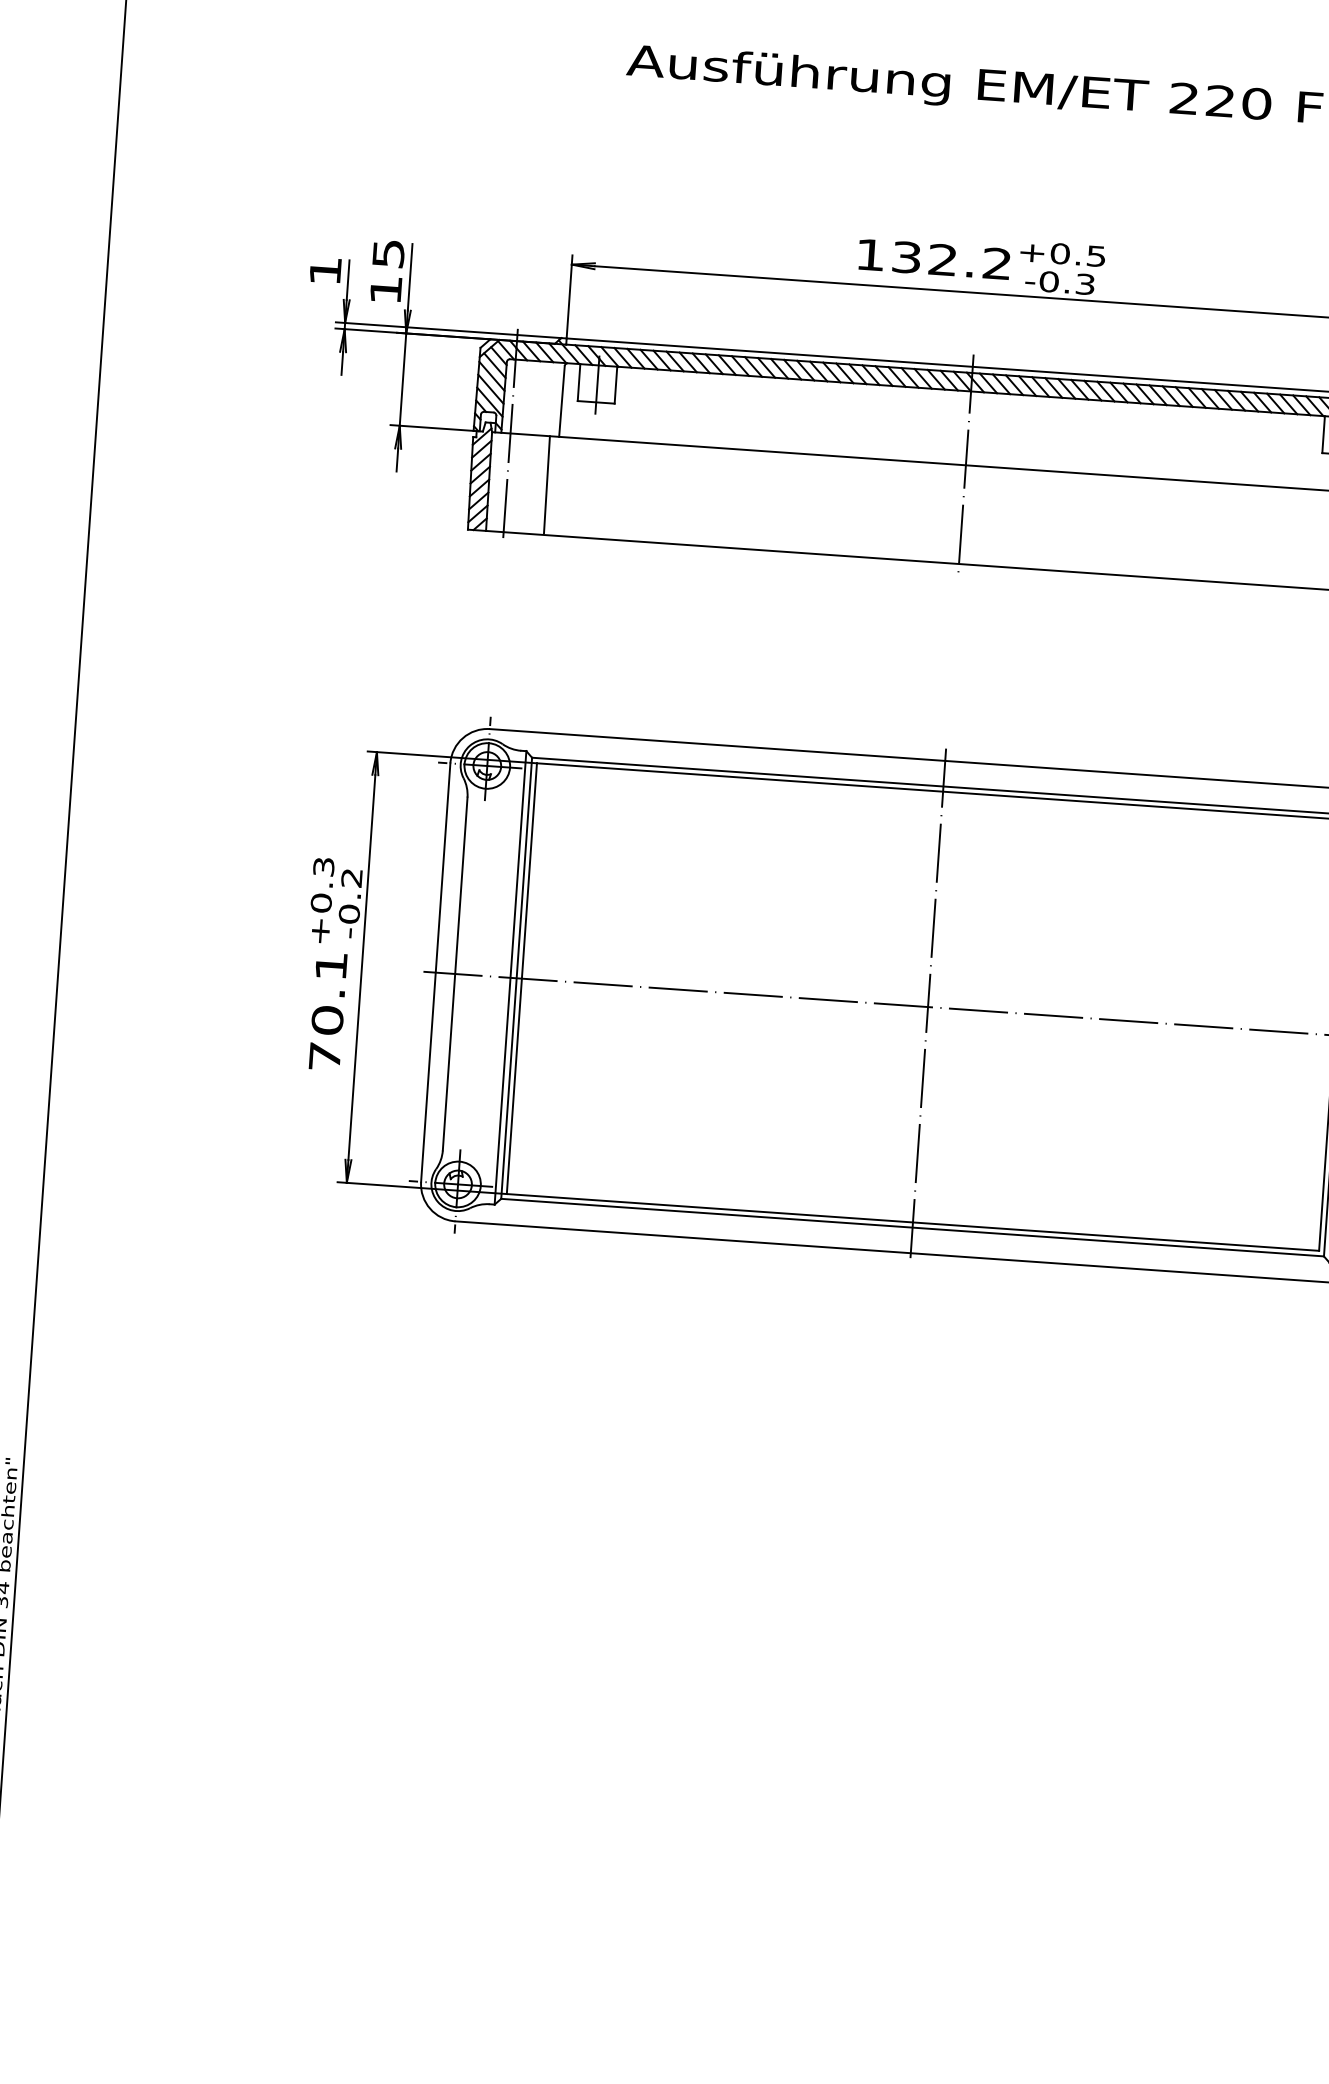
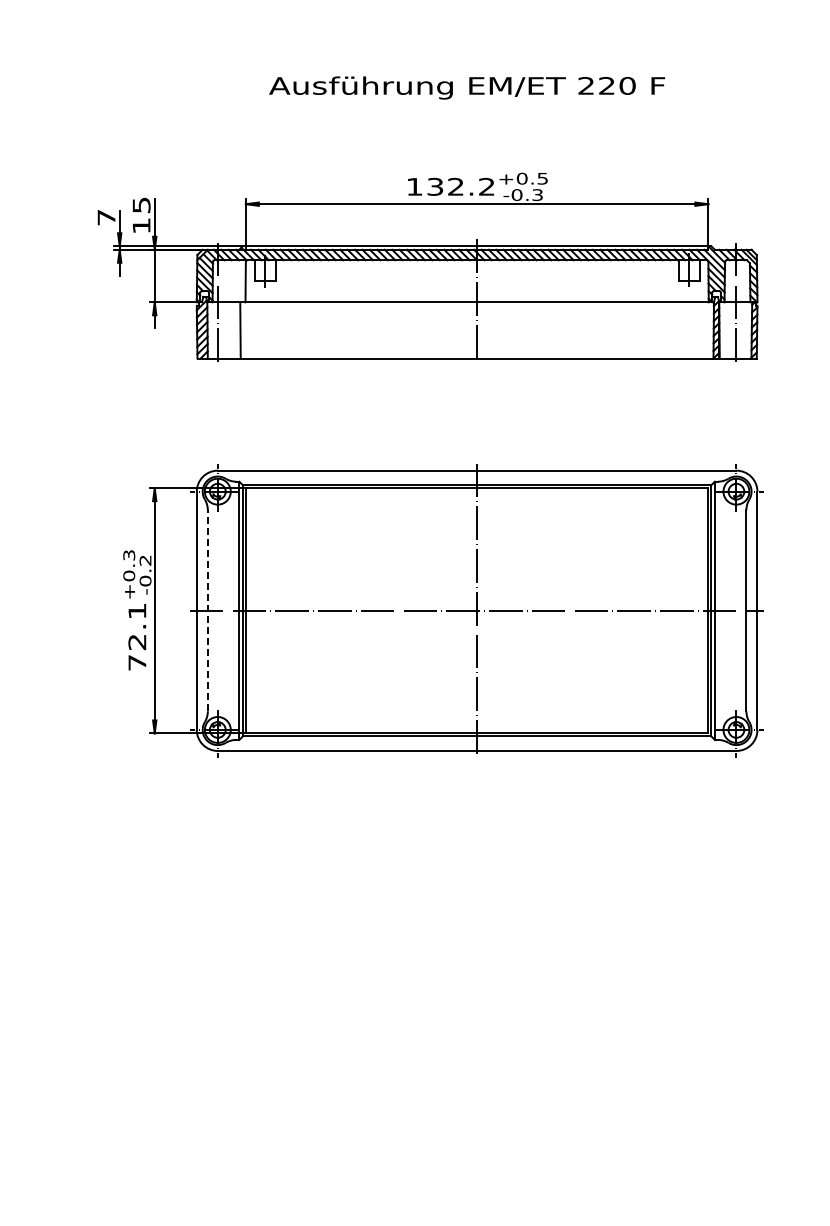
text: (325, 270) -> (106, 217), 1 -> 7
line: (454, 973) -> (207, 610), solid -> dashed
text: (327, 1020) -> (137, 642), 70.1 -> 72.1

